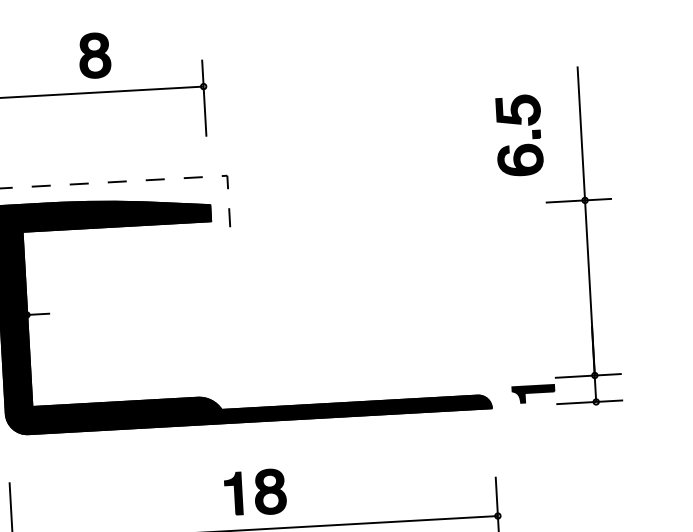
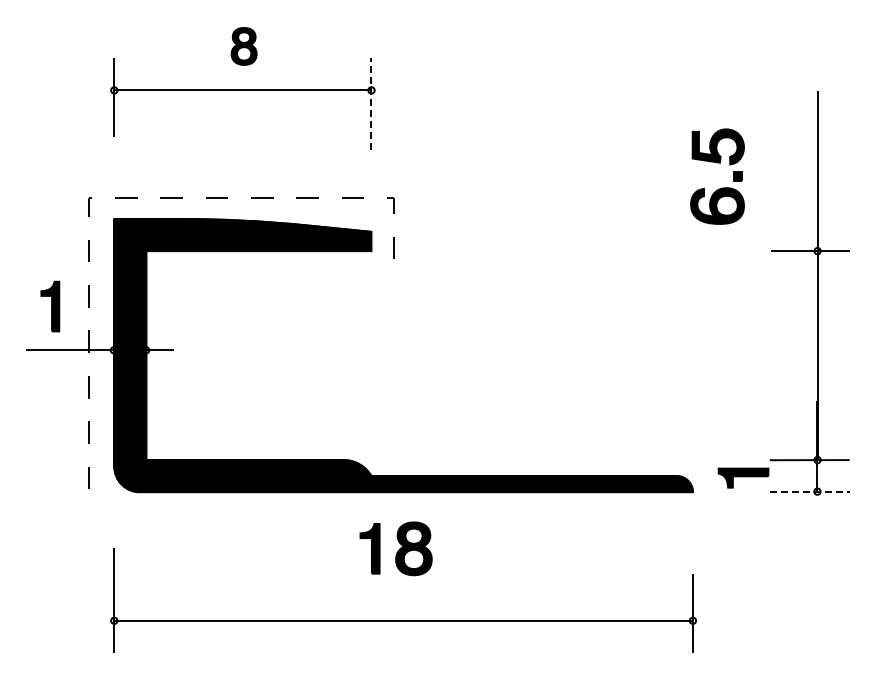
part: (94, 55) -> (243, 46), size x0.7
line: (204, 98) -> (371, 104), solid -> dashed
part: (523, 144) -> (722, 187), moved
line: (589, 402) -> (809, 491), solid -> dashed
part: (254, 492) -> (395, 548), moved

